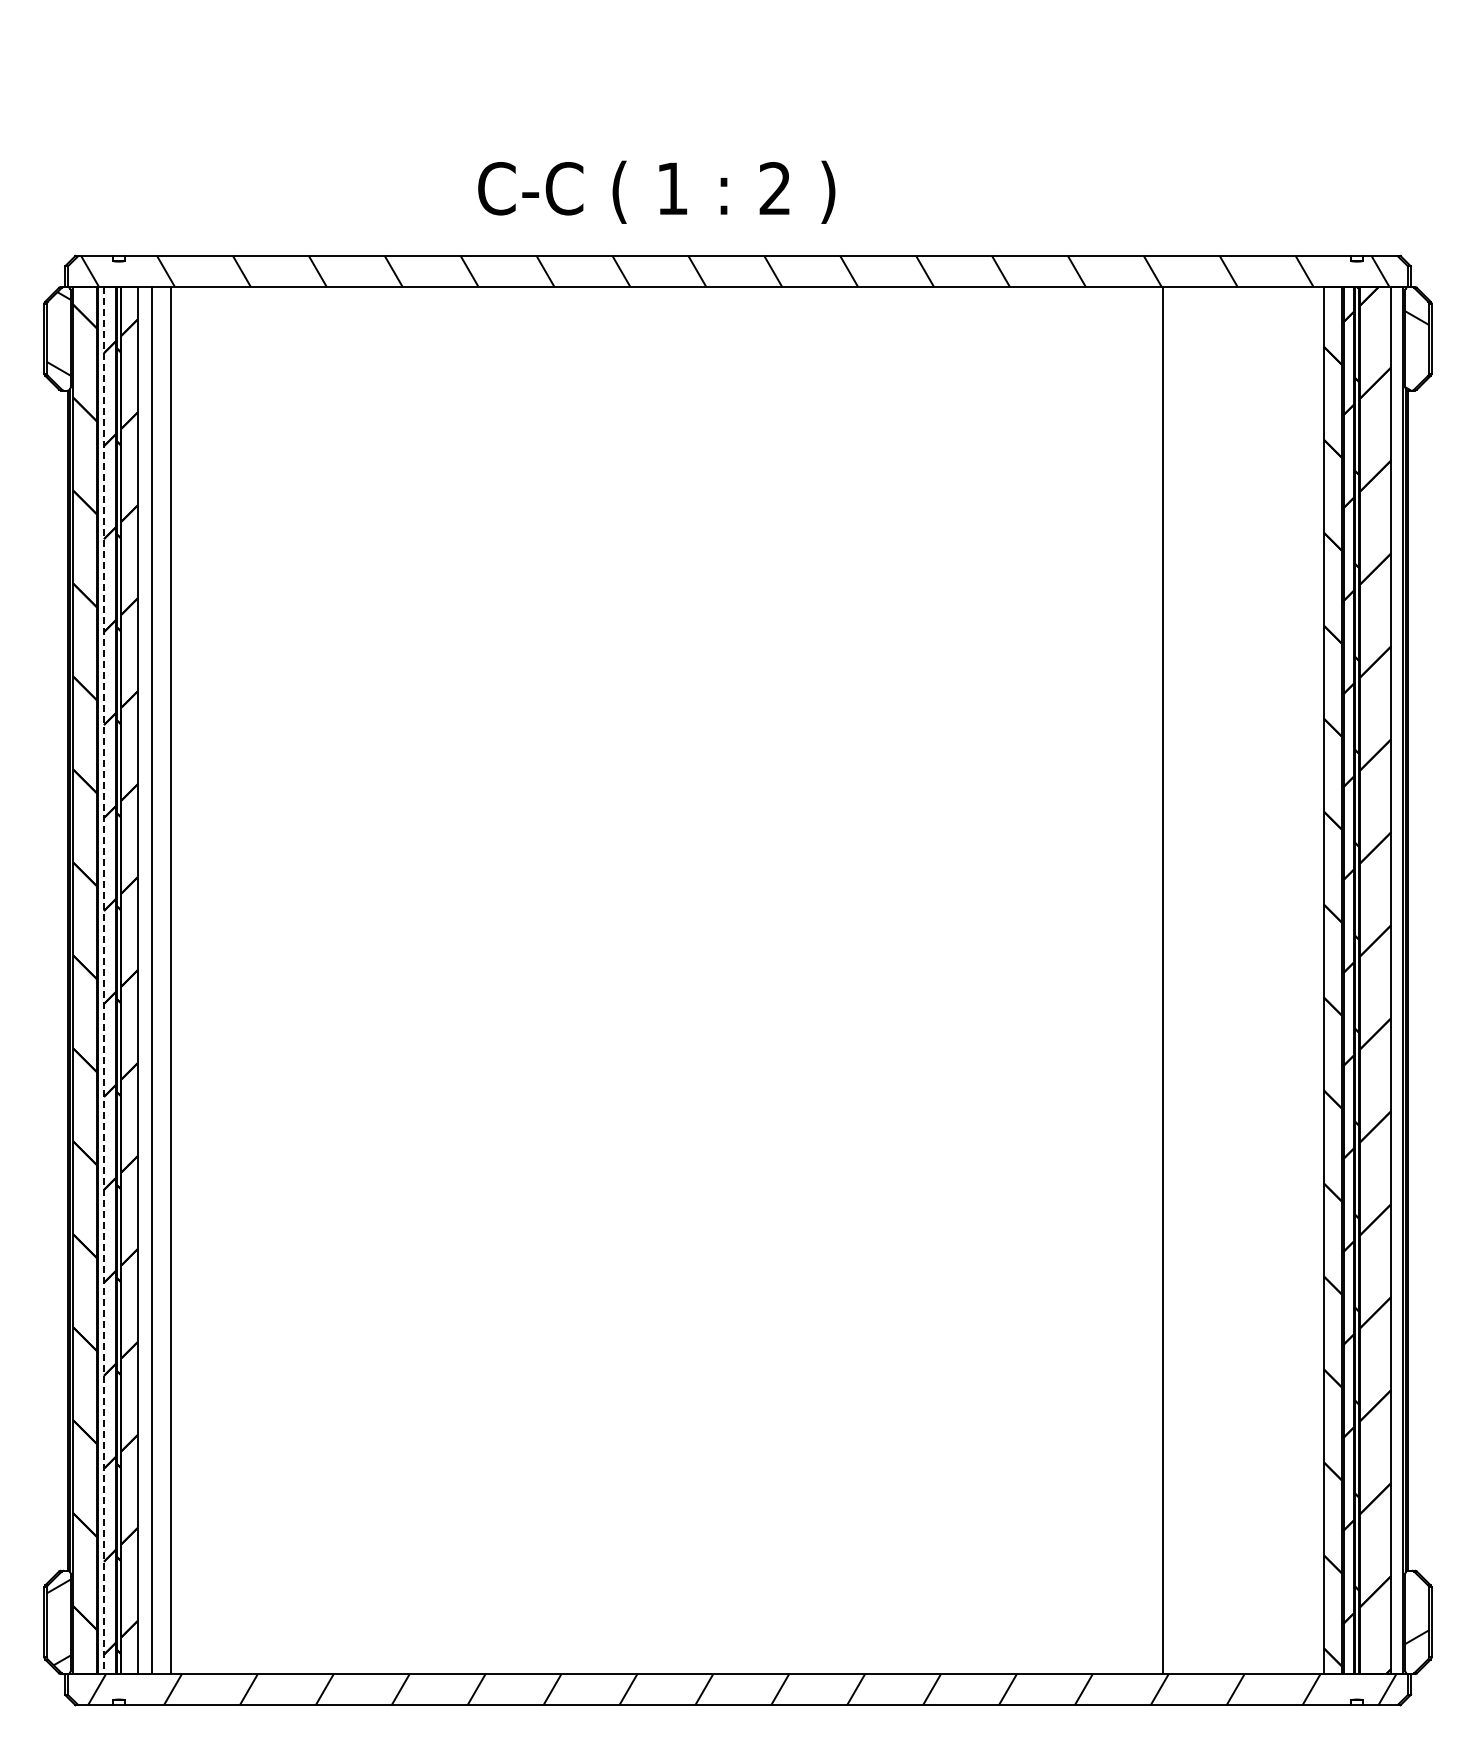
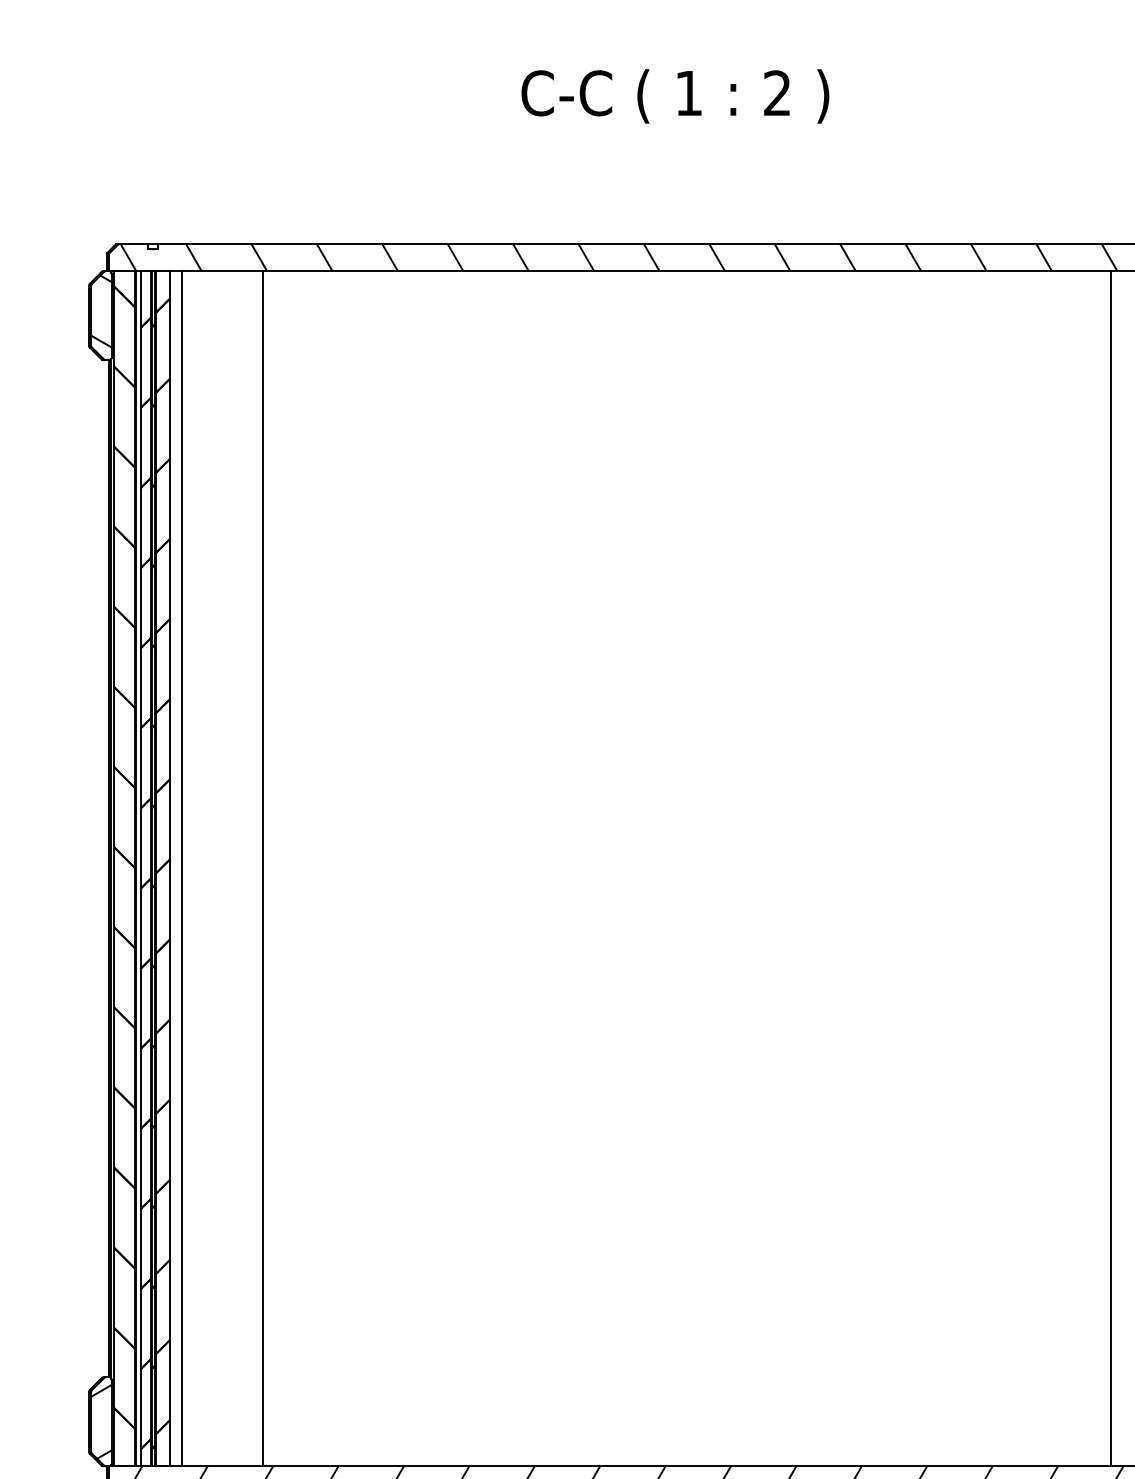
text: (656, 191) -> (675, 95), moved
line: (104, 980) -> (140, 868), dashed -> solid
line: (171, 980) -> (263, 868), moved
line: (1162, 980) -> (1110, 868), moved

